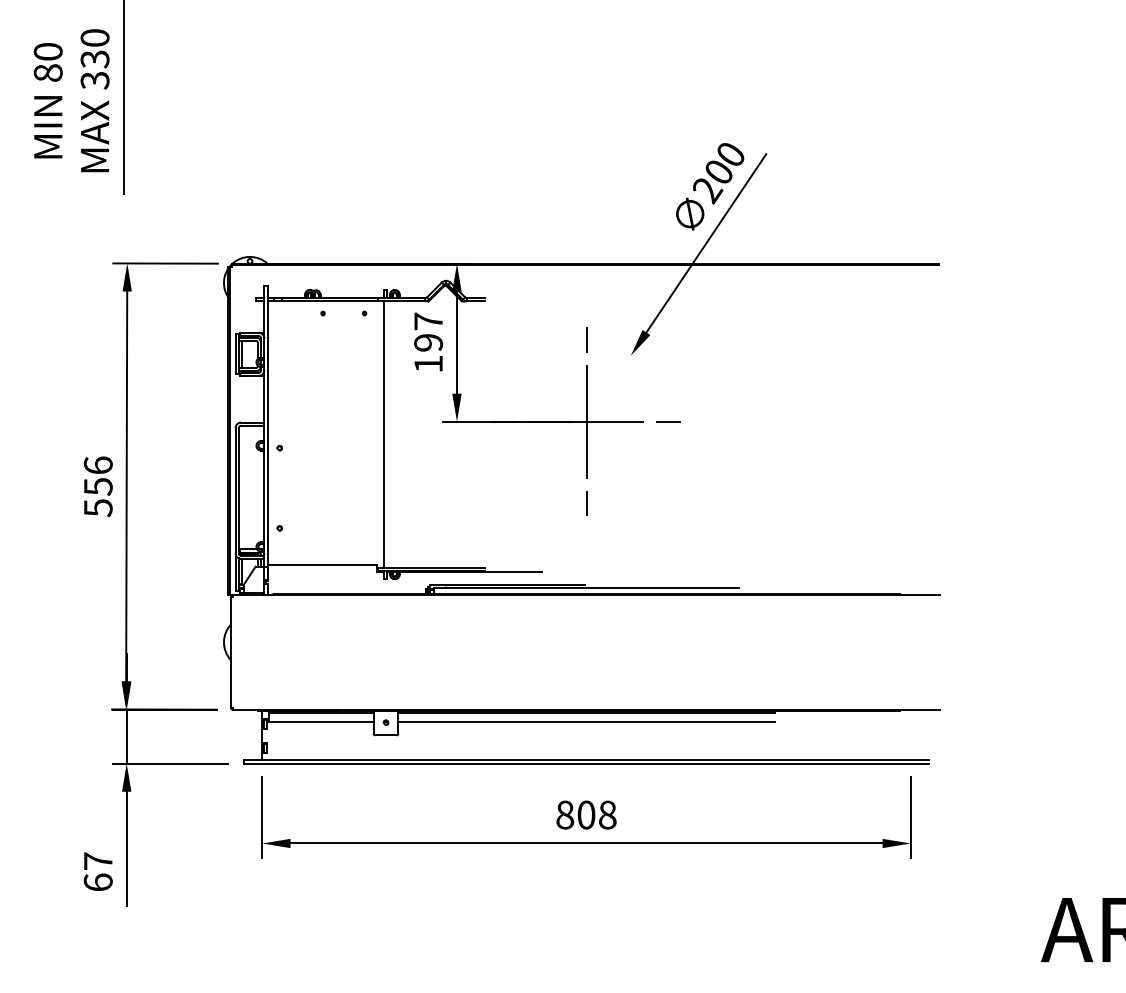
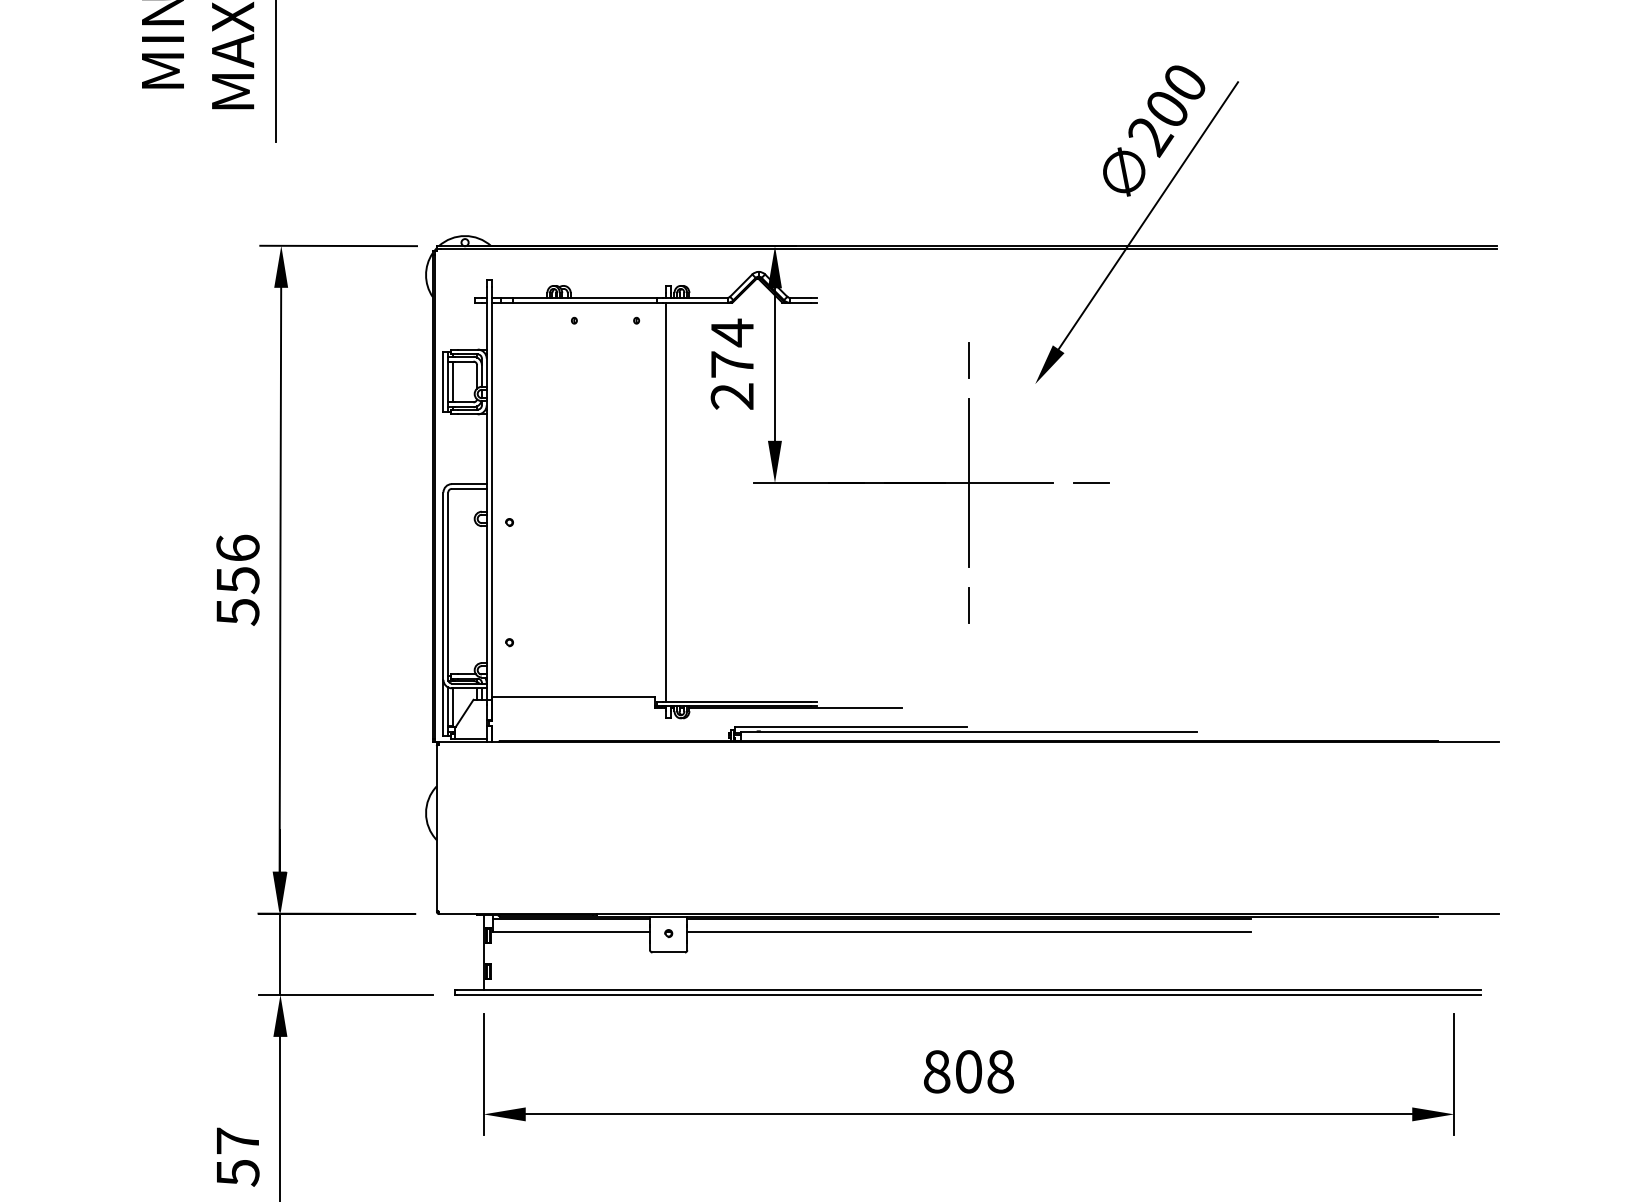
text: (428, 342) -> (732, 364), 197 -> 274
text: (97, 882) -> (236, 1172), 67 -> 57

